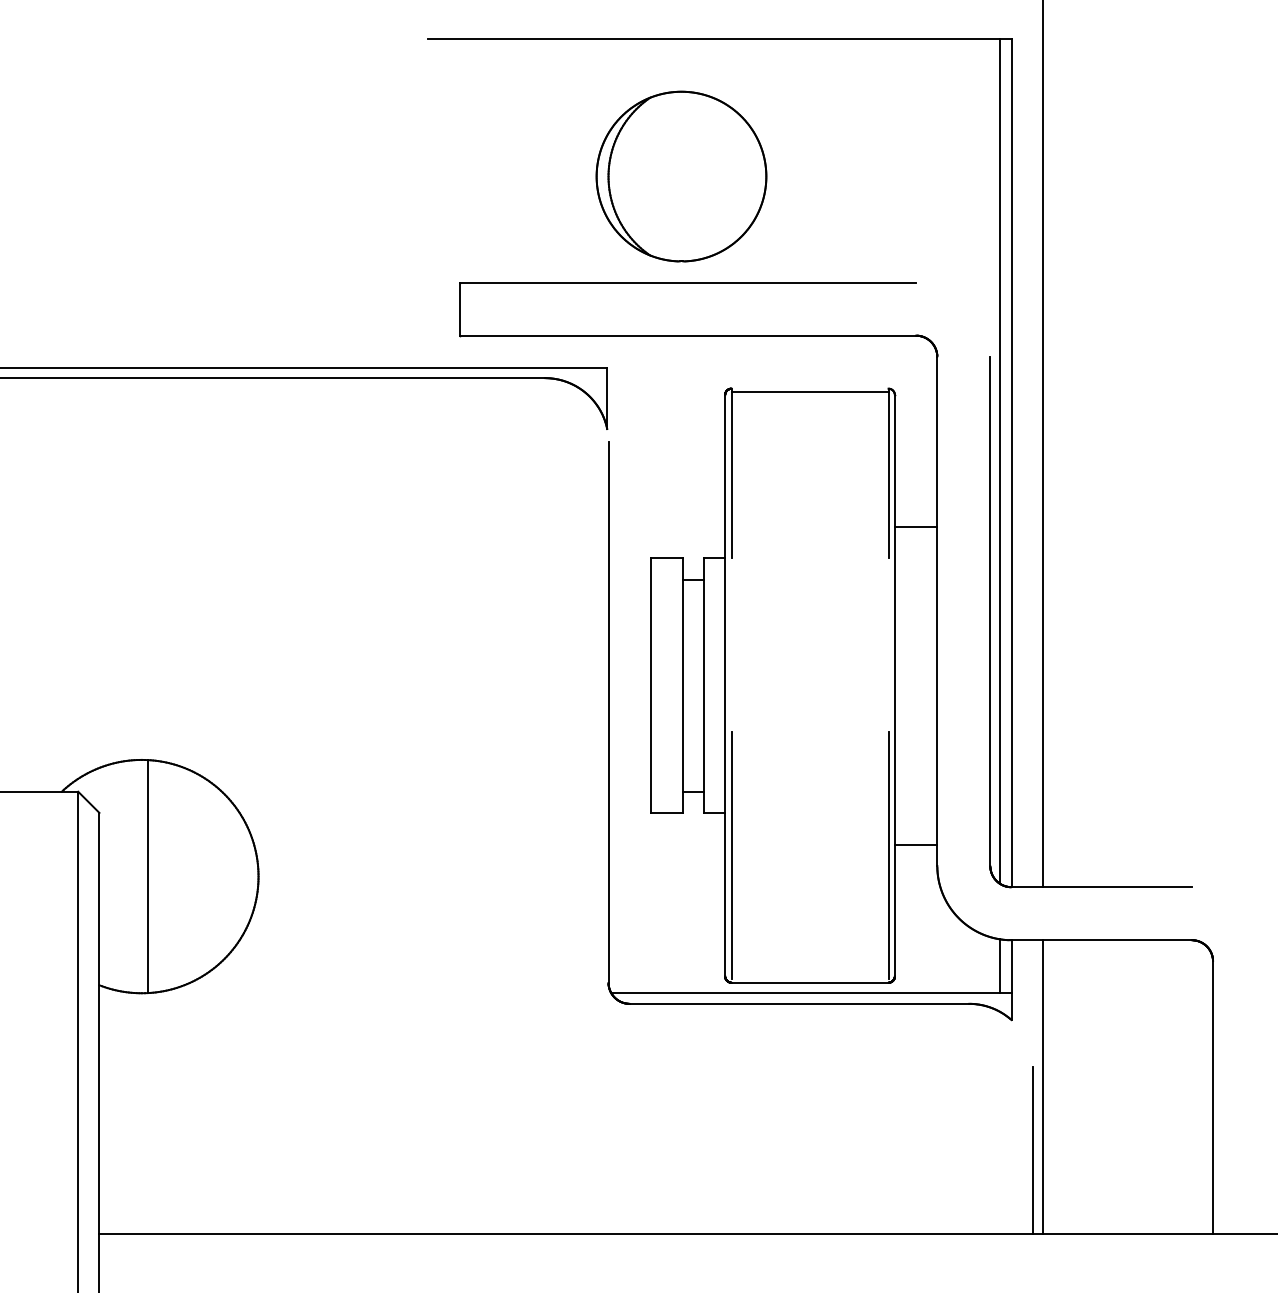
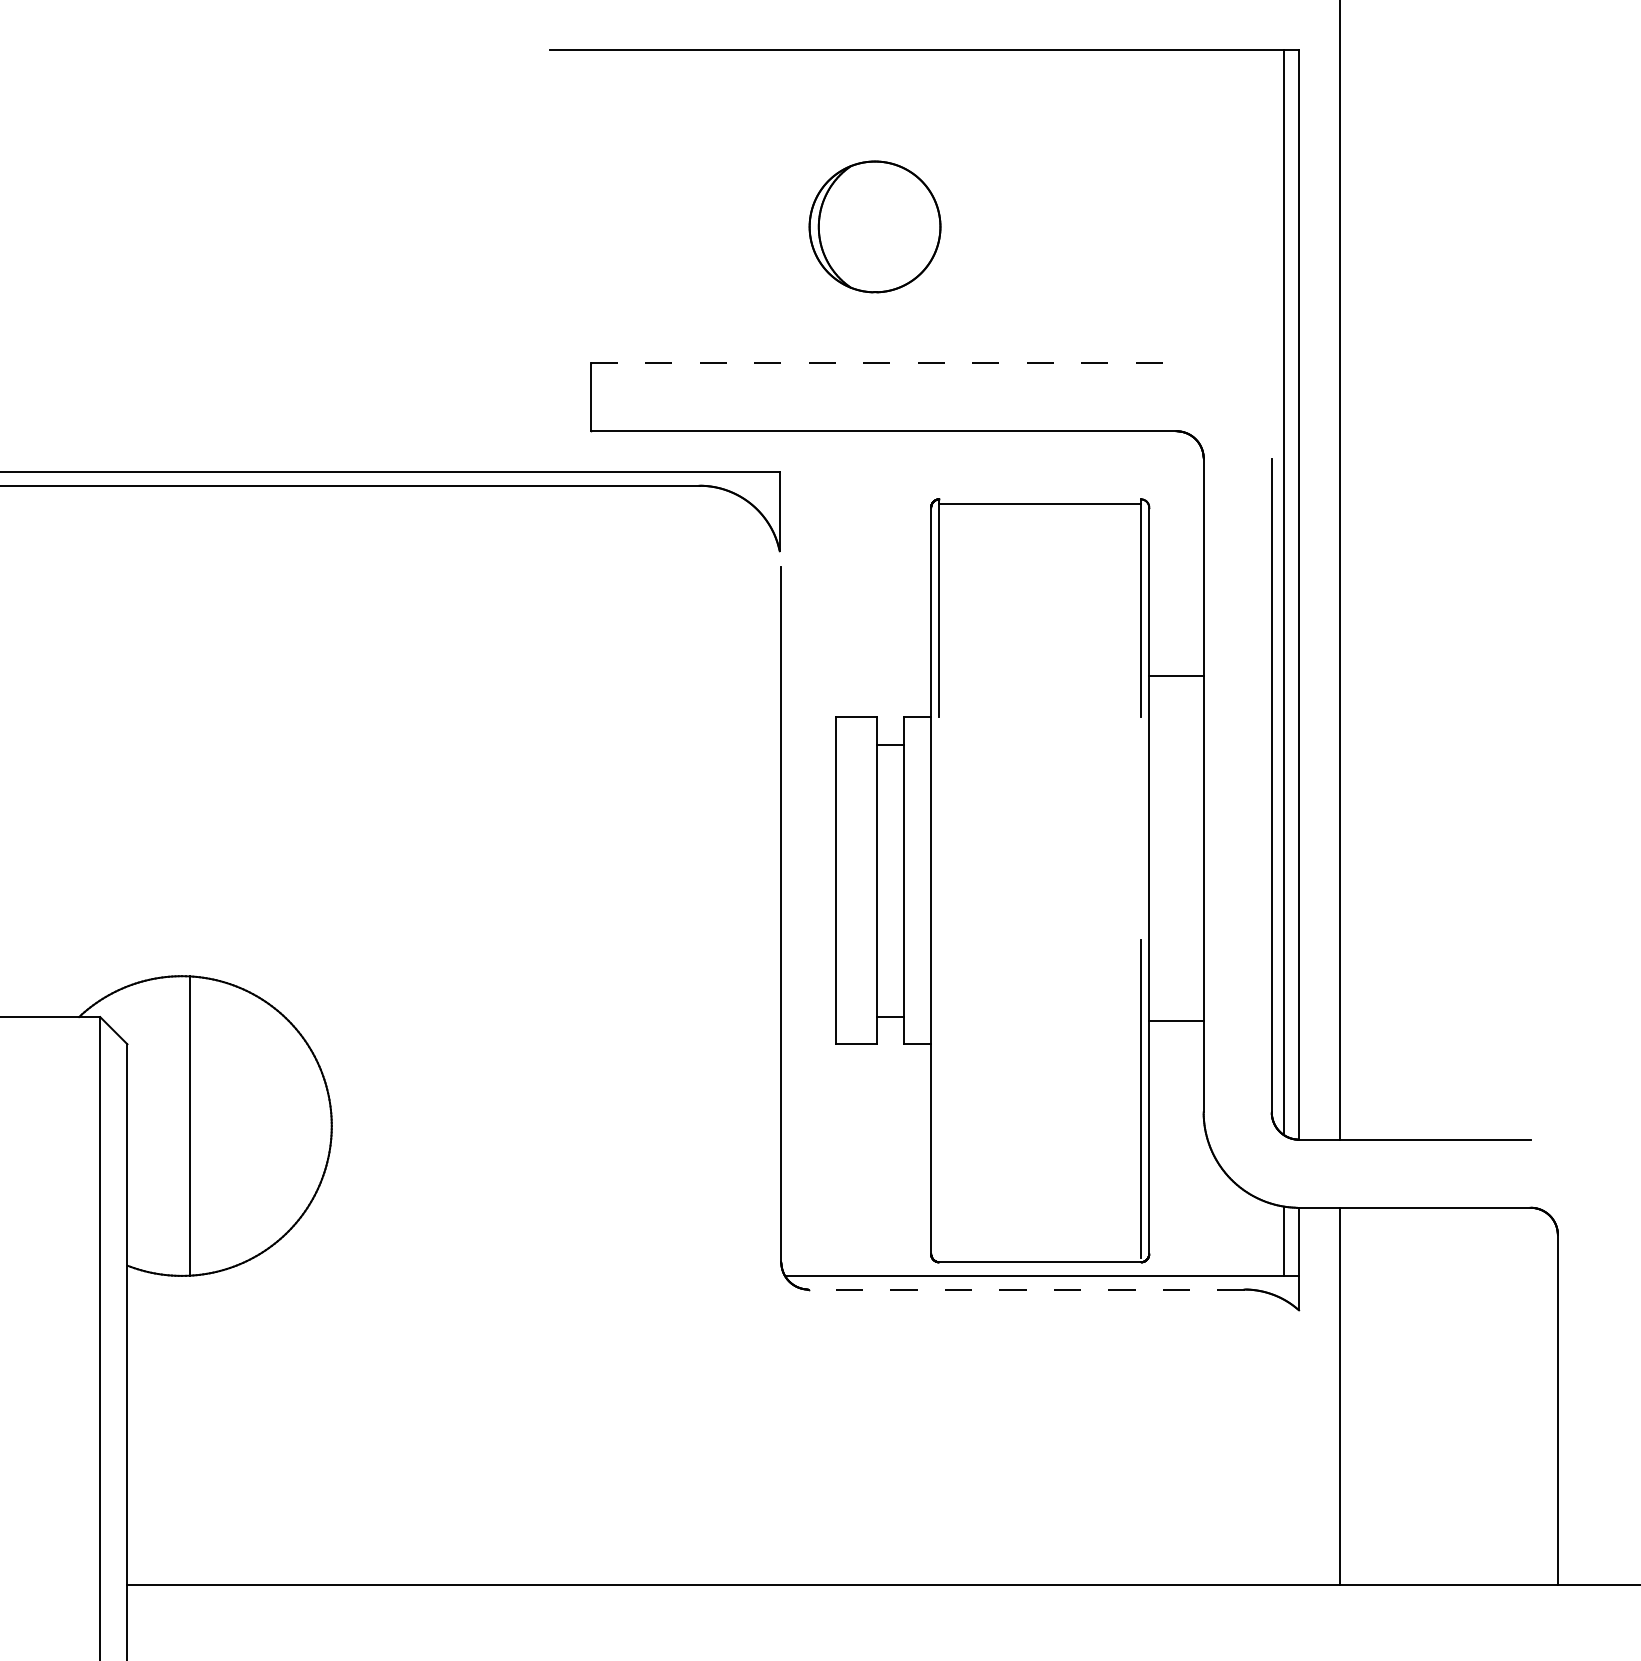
part: (681, 176) -> (874, 226), size x0.6
line: (688, 282) -> (883, 363), solid -> dashed
line: (916, 845) -> (1176, 1021), moved
line: (731, 855) -> (939, 1098), removed
line: (799, 1003) -> (1026, 1289), solid -> dashed
line: (1032, 1150) -> (1326, 1478), removed

